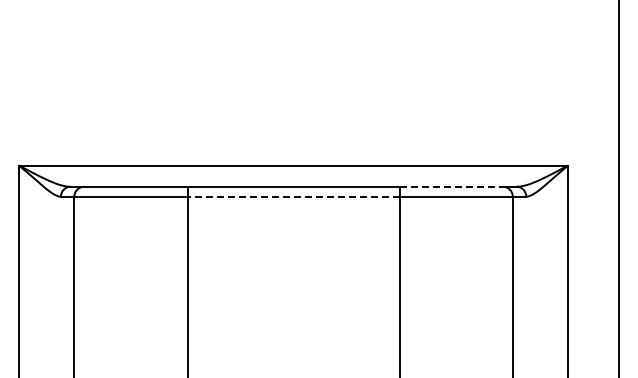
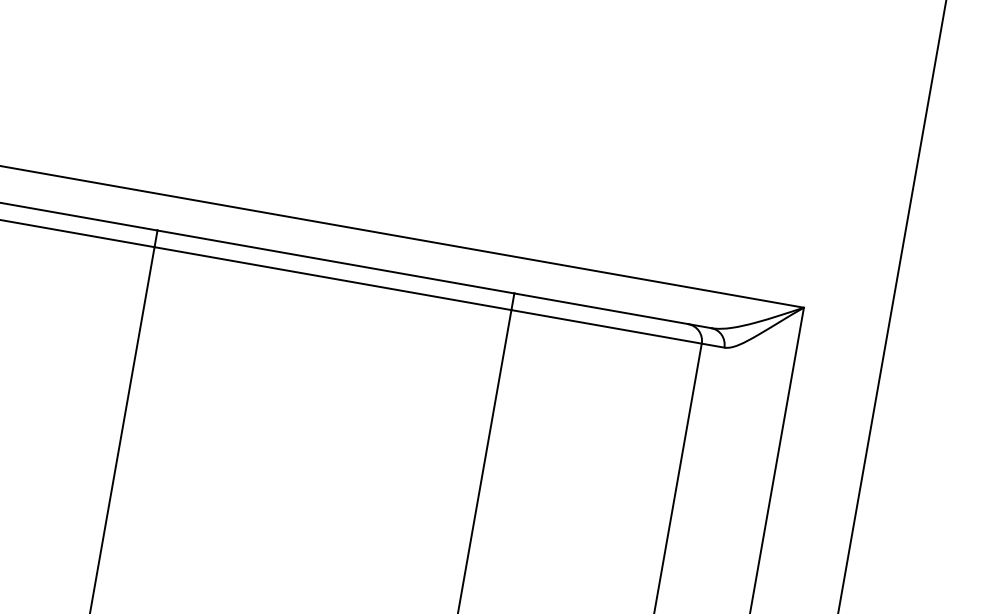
line: (451, 186) -> (601, 308), dashed -> solid
line: (293, 196) -> (332, 278), dashed -> solid

